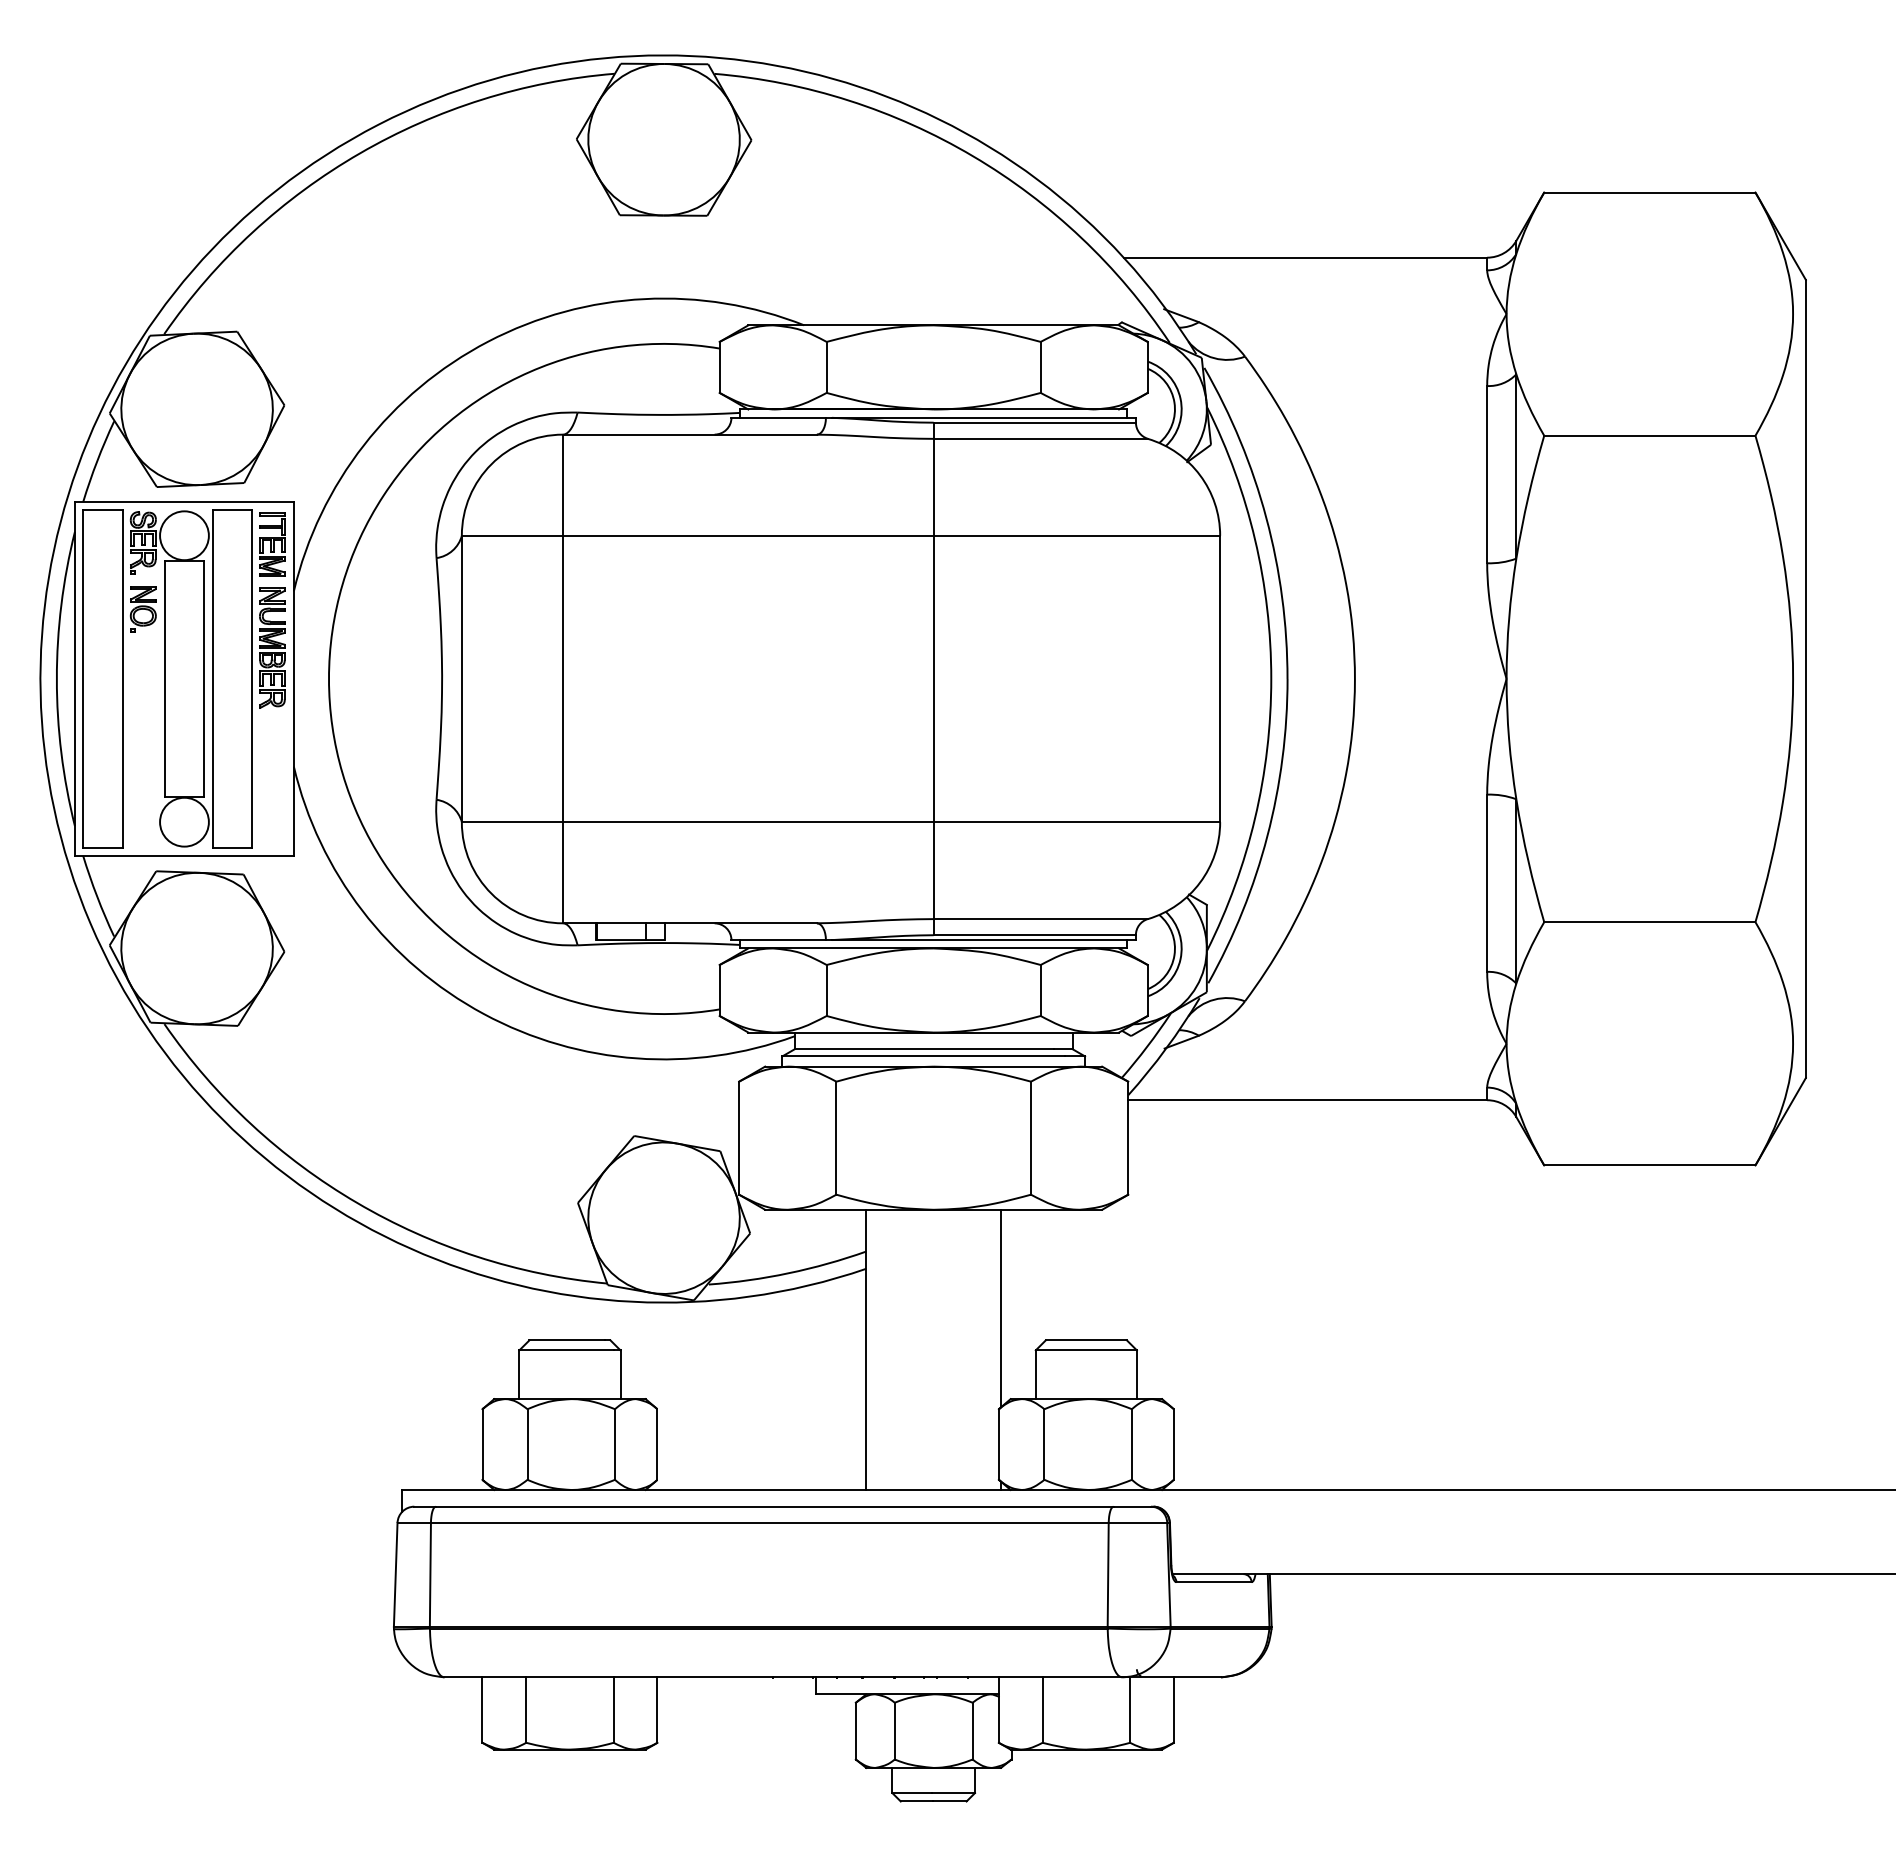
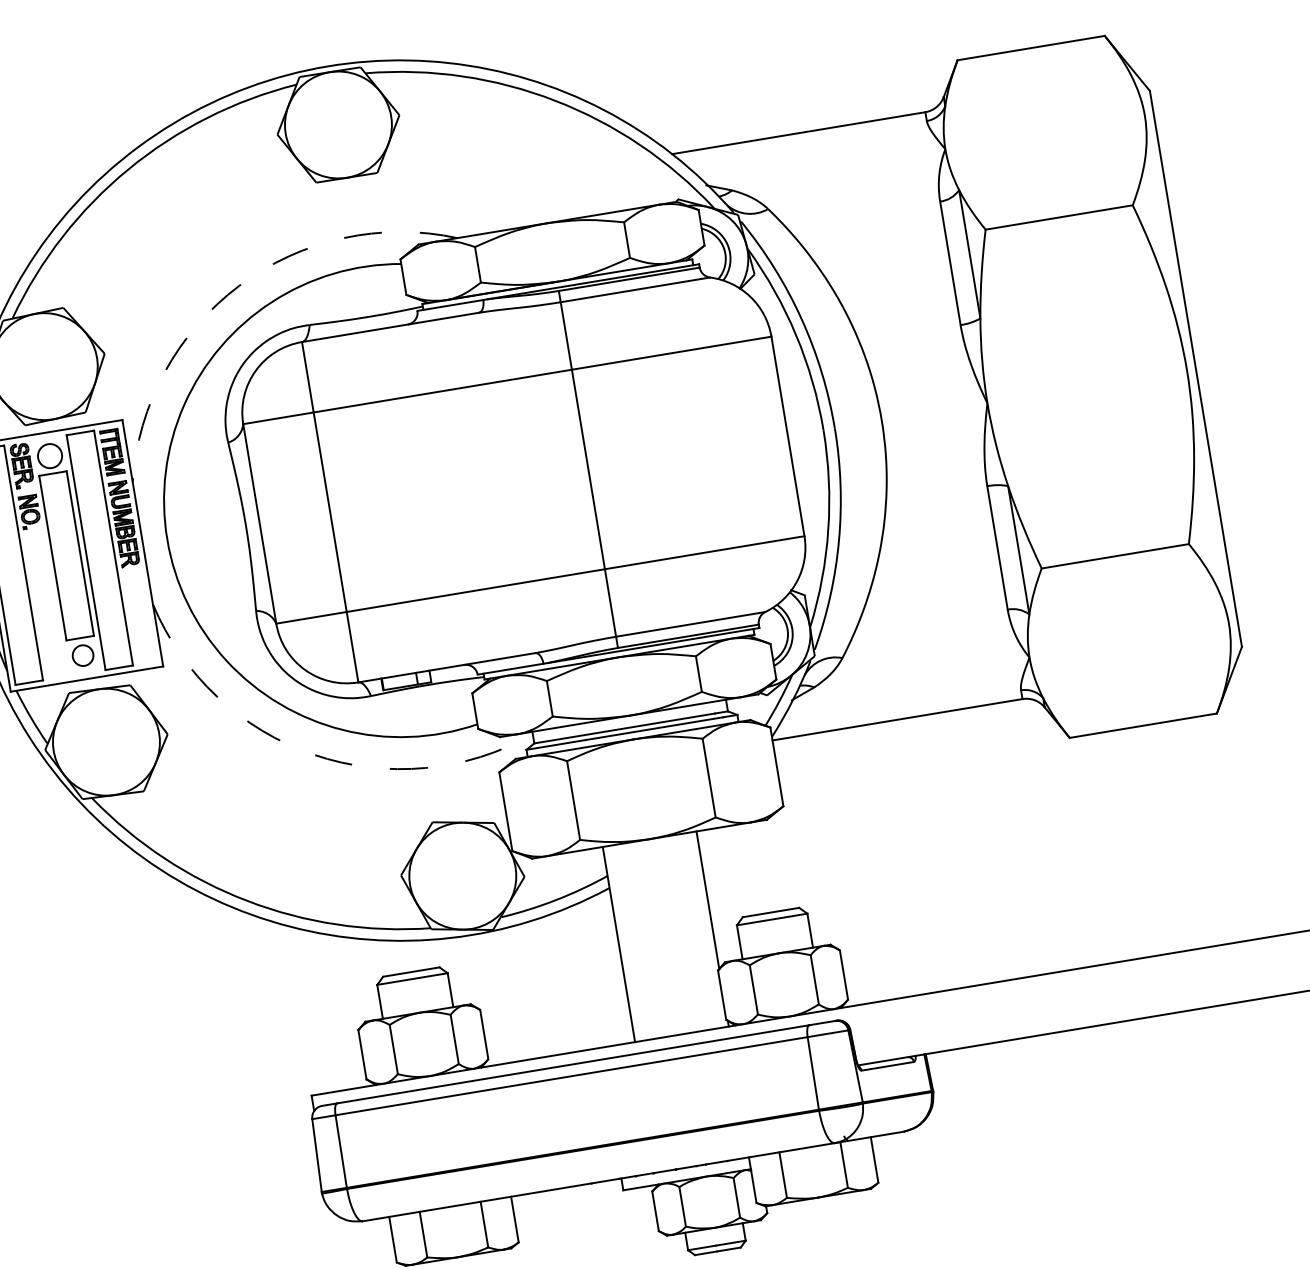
arc: (488, 341) -> (239, 285), solid -> dashed
circle: (184, 535) -> (50, 455), size x0.7
circle: (184, 821) -> (83, 655), size x0.6
arc: (483, 1013) -> (313, 754), solid -> dashed

